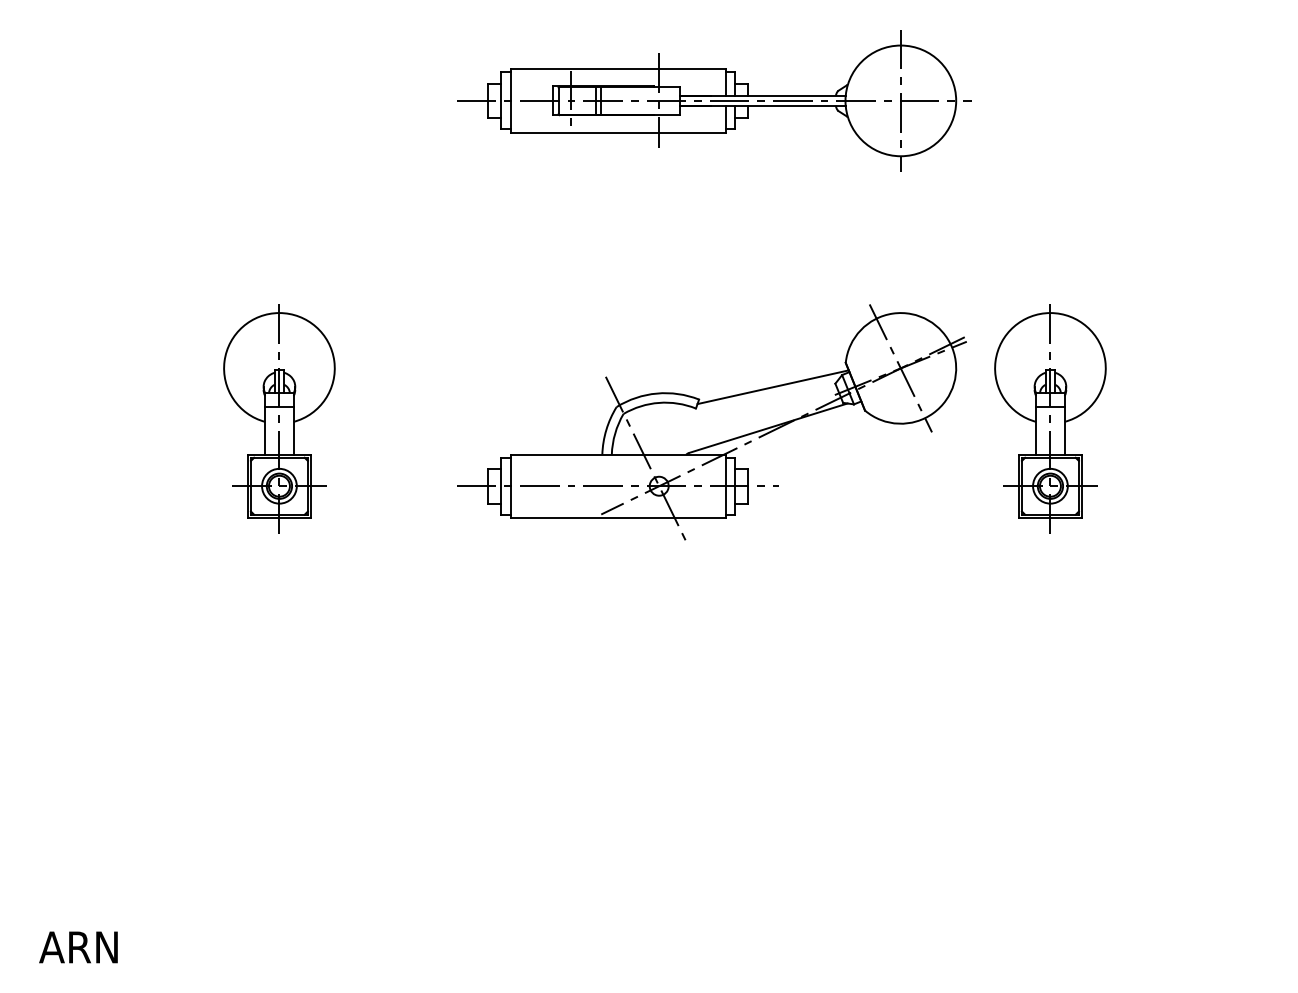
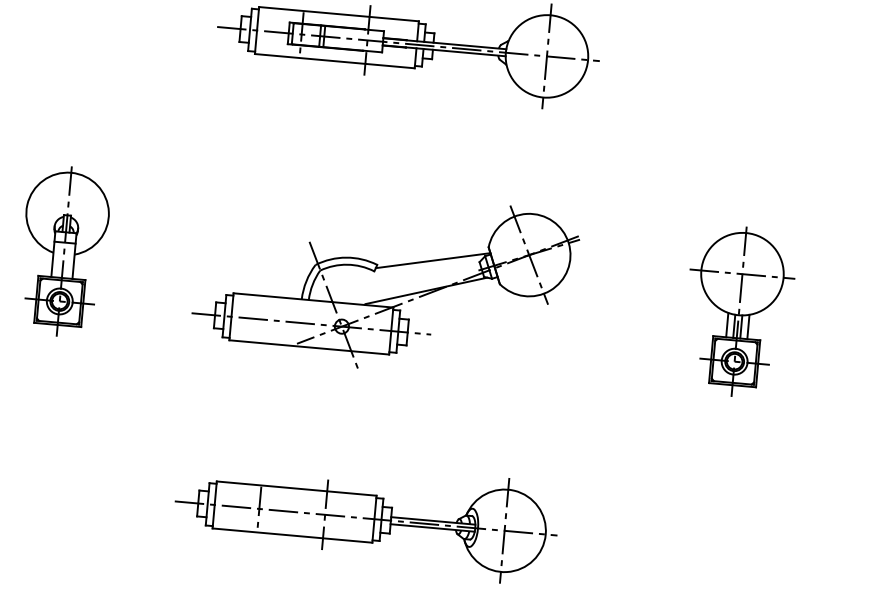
part: (1050, 418) -> (637, 302), removed
part: (1187, 418) -> (738, 311), added
part: (714, 739) -> (366, 518), added

